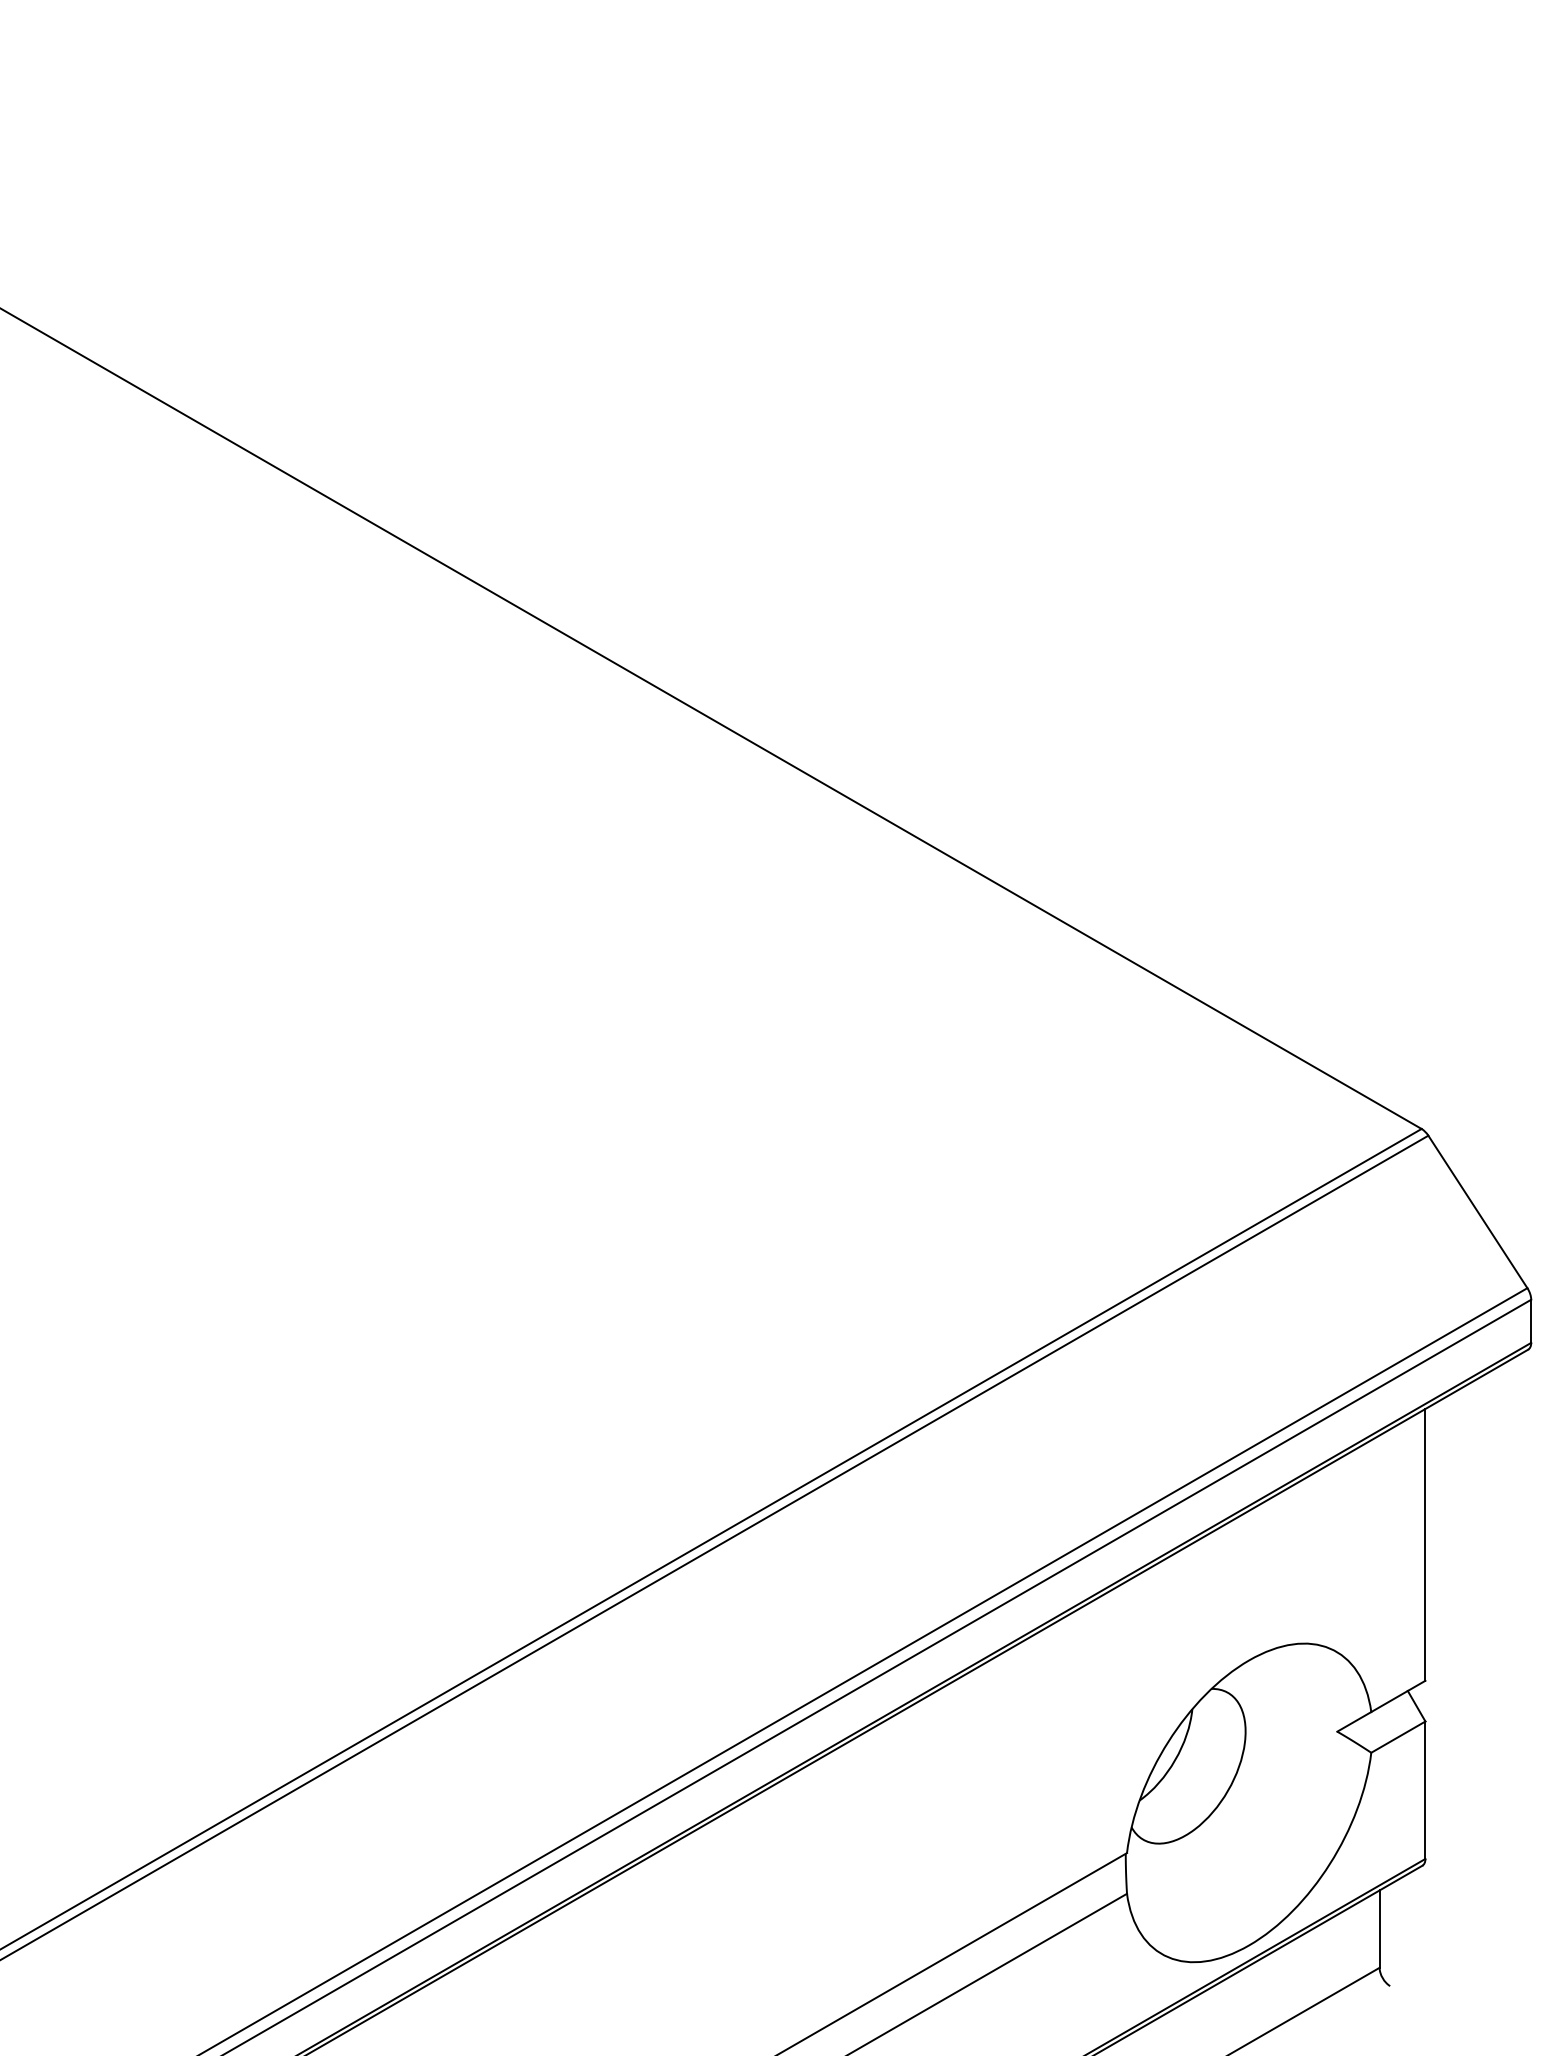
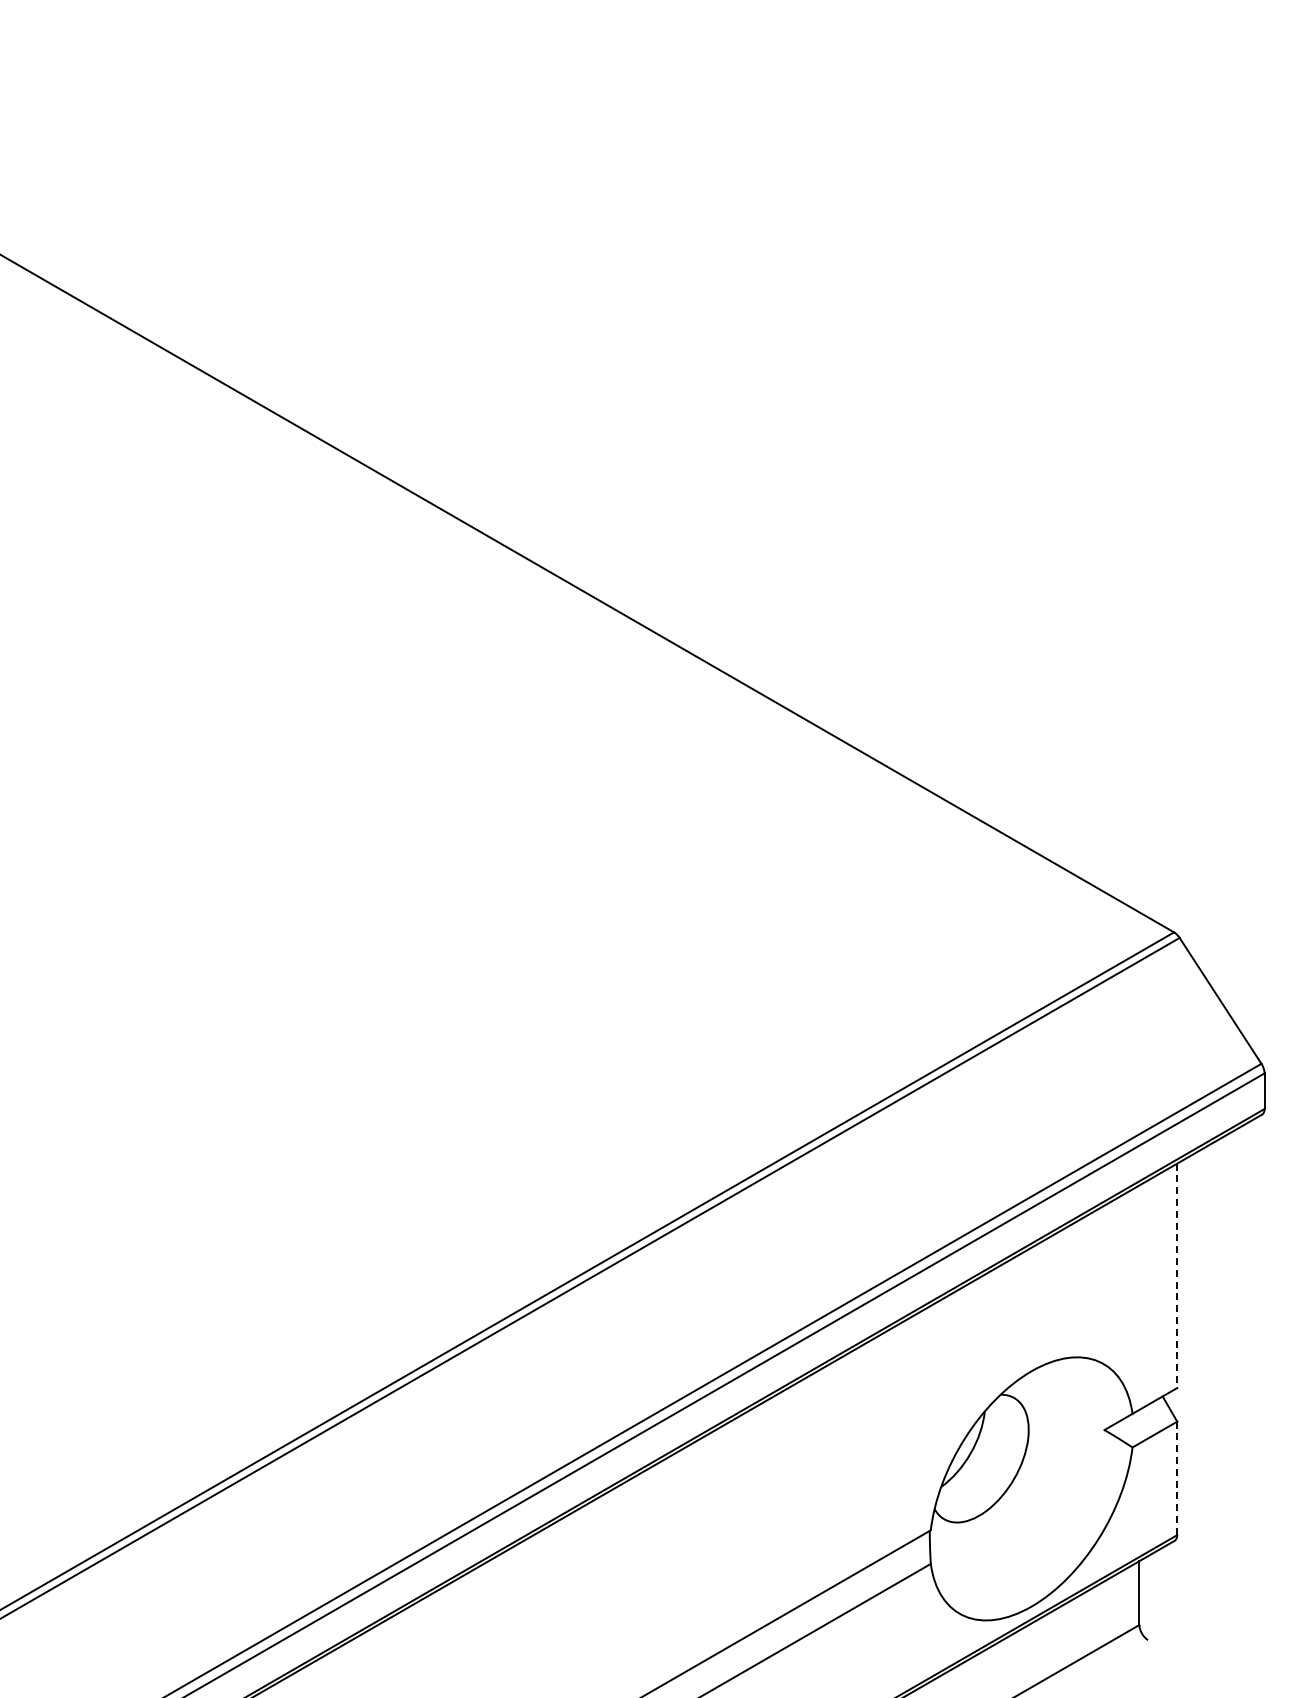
line: (1425, 1545) -> (1177, 1276), solid -> dashed
line: (1425, 1790) -> (1177, 1478), solid -> dashed

